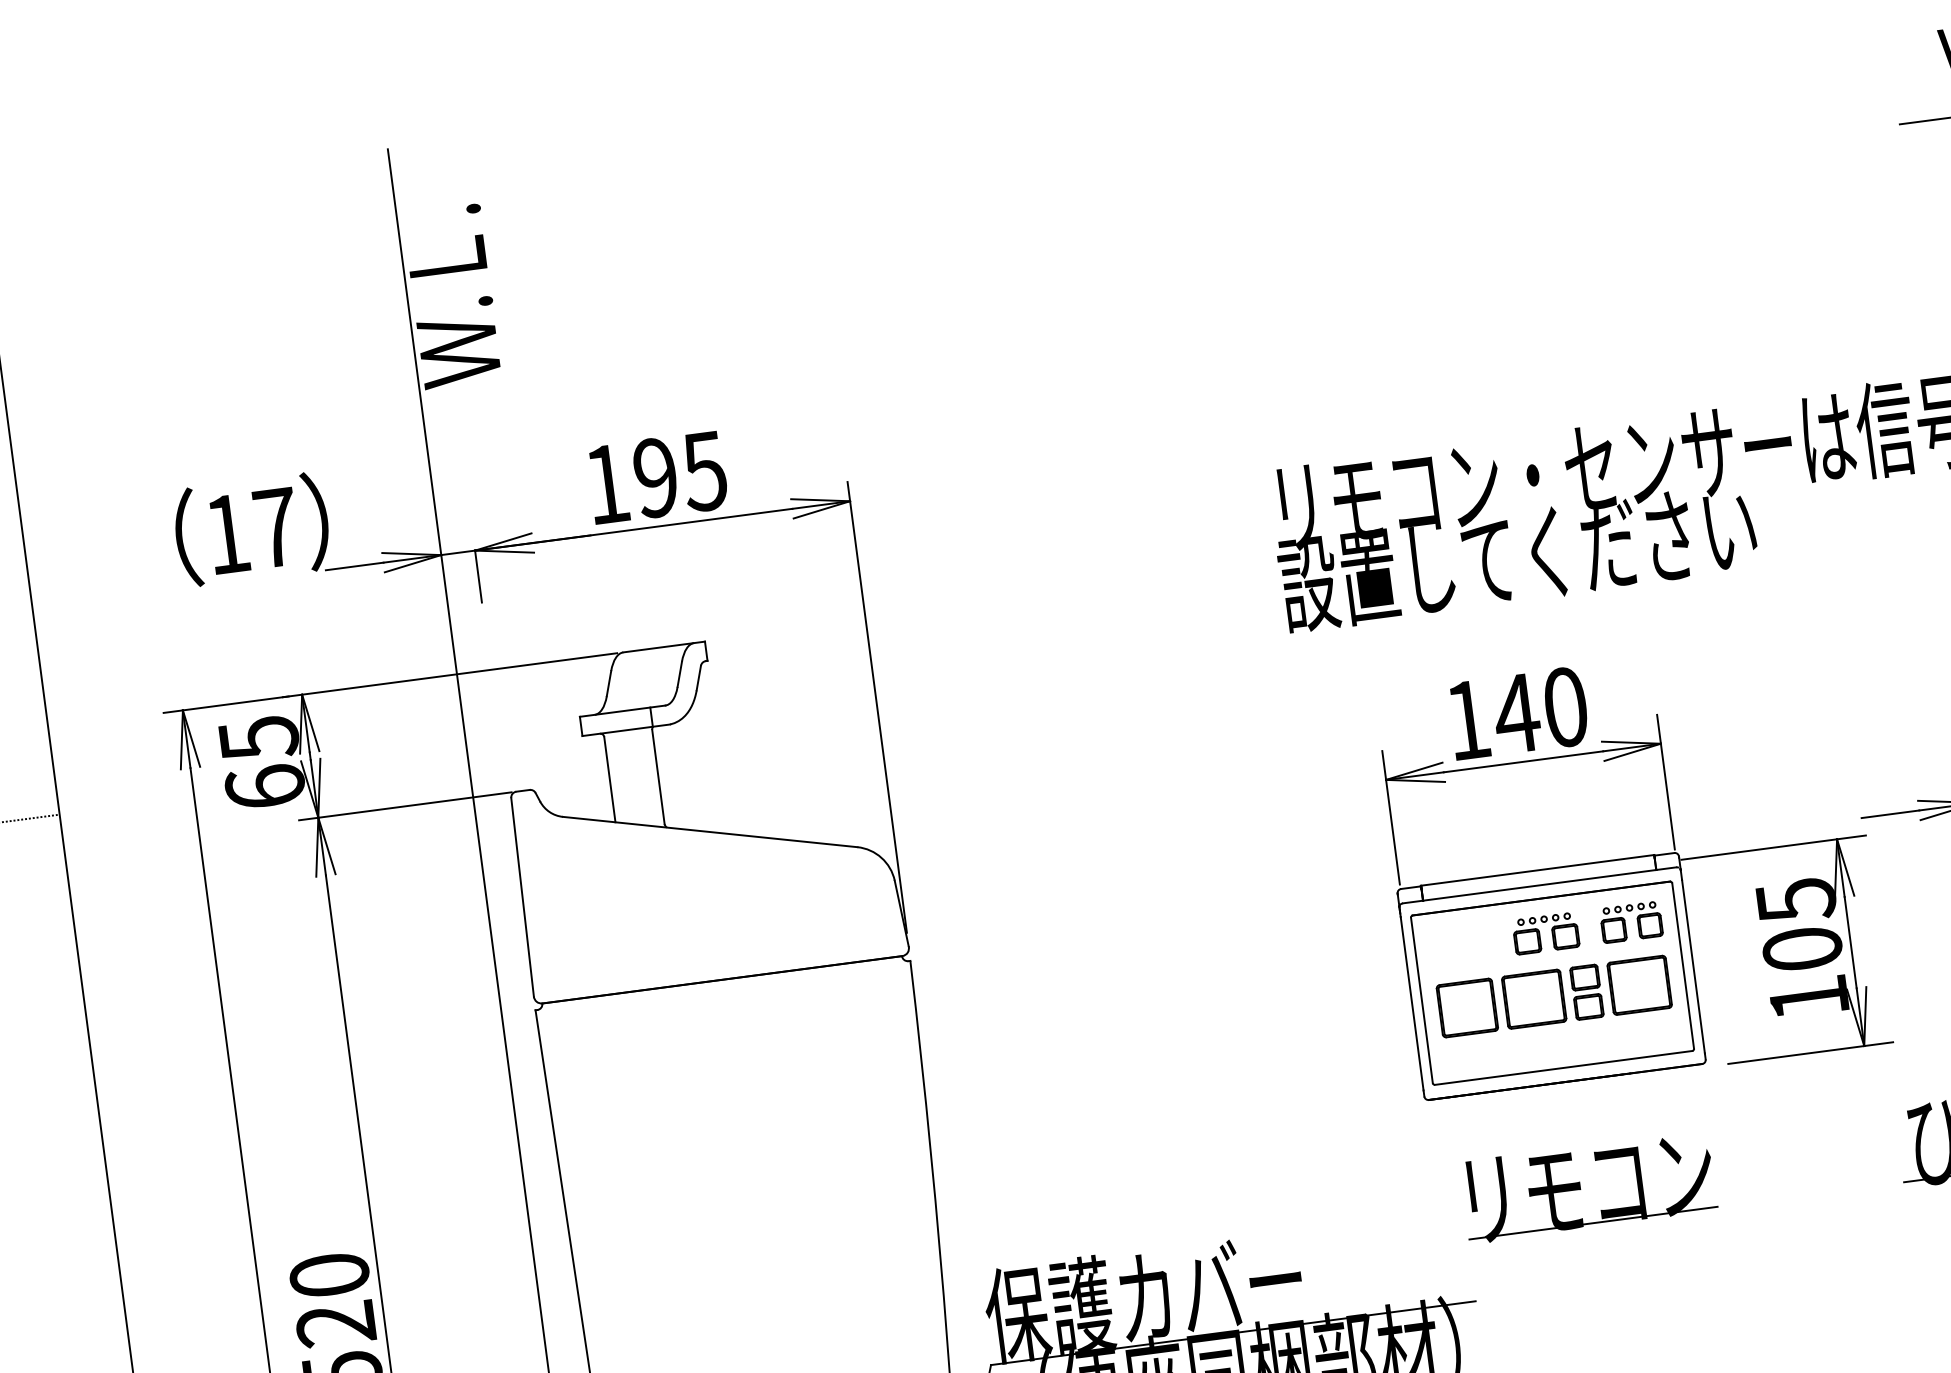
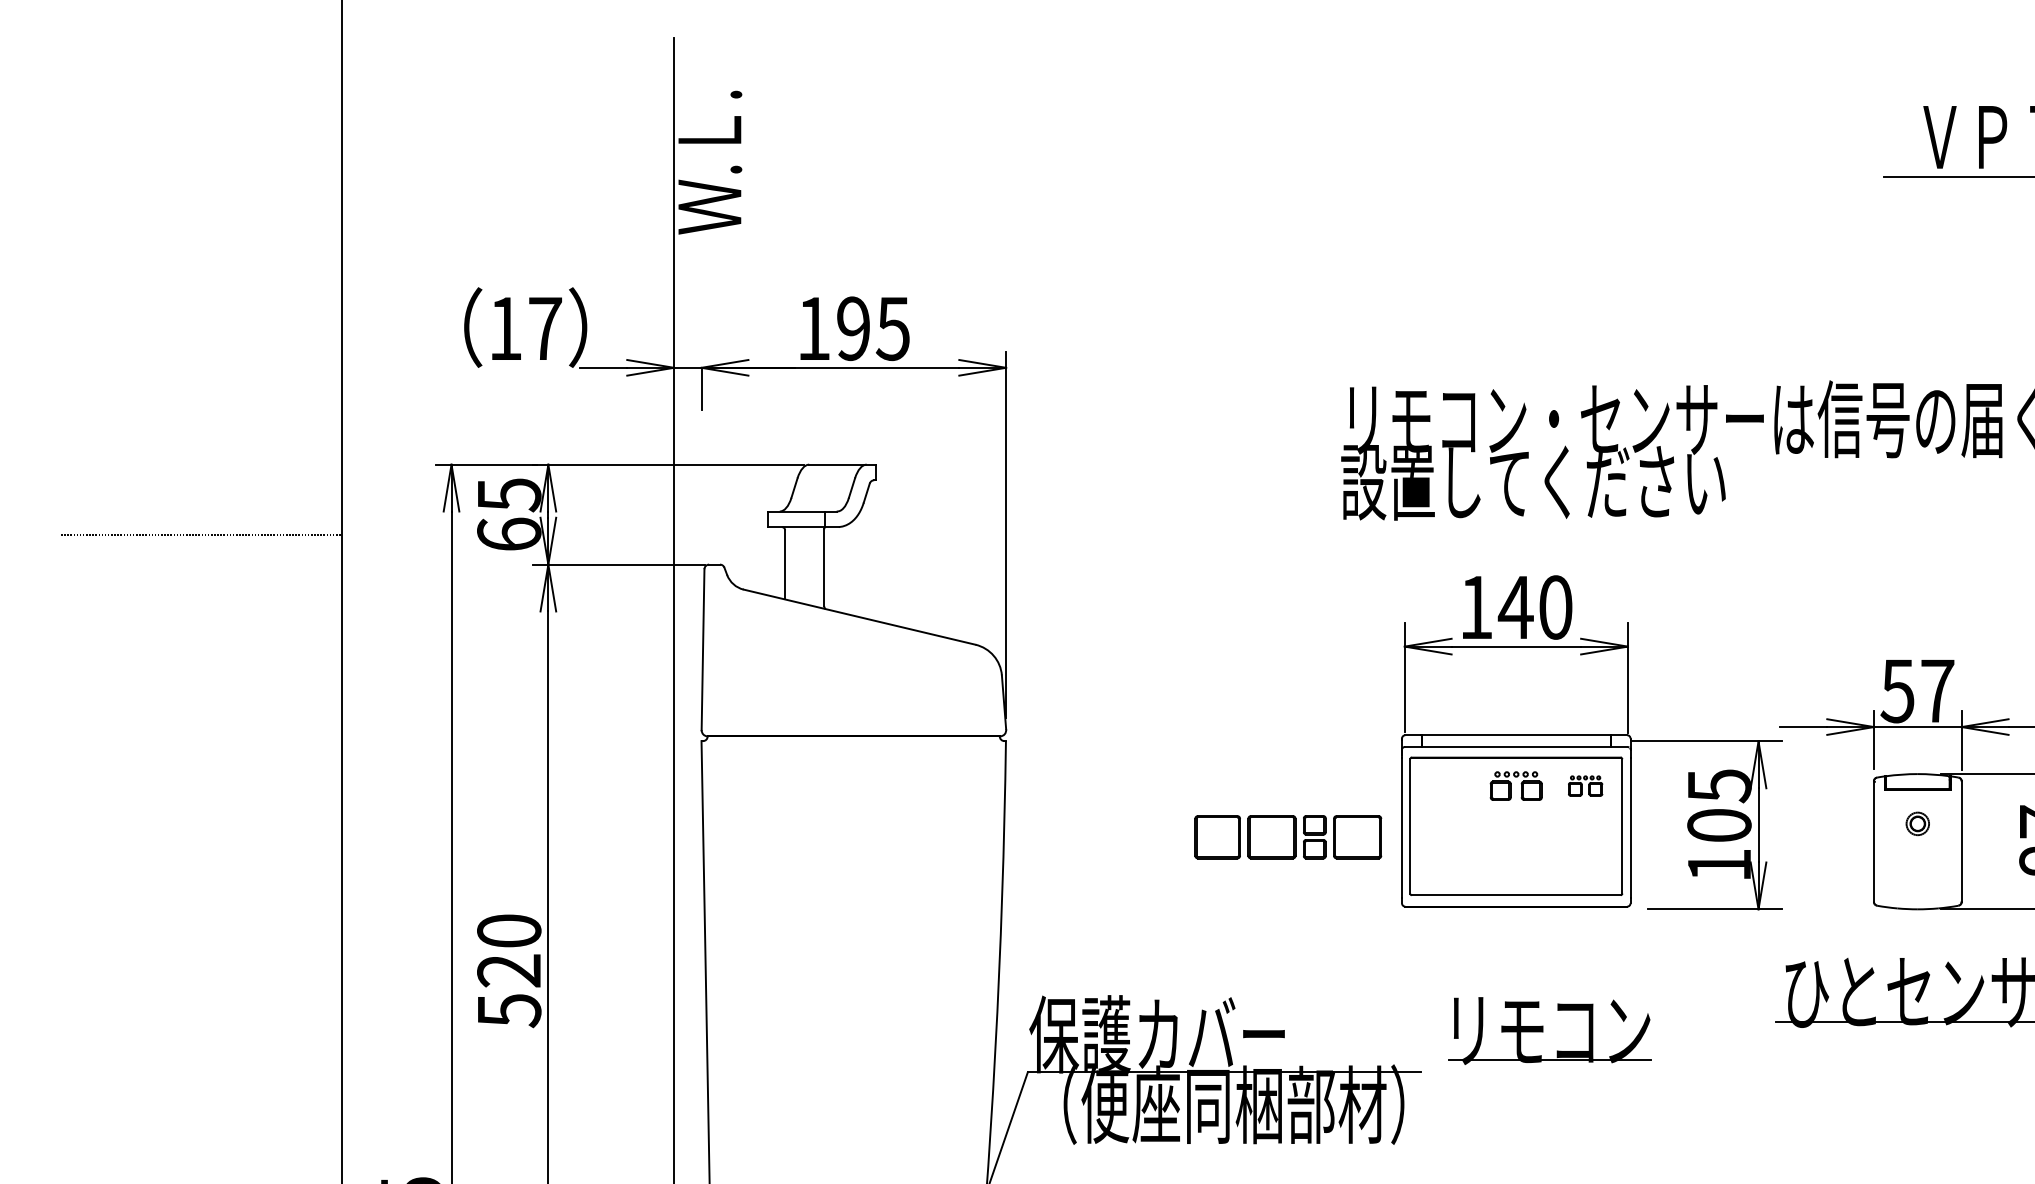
part: (1631, 921) -> (1585, 785), size x0.7
part: (1554, 996) -> (1288, 837), moved
part: (1588, 1186) -> (1549, 1030), moved

